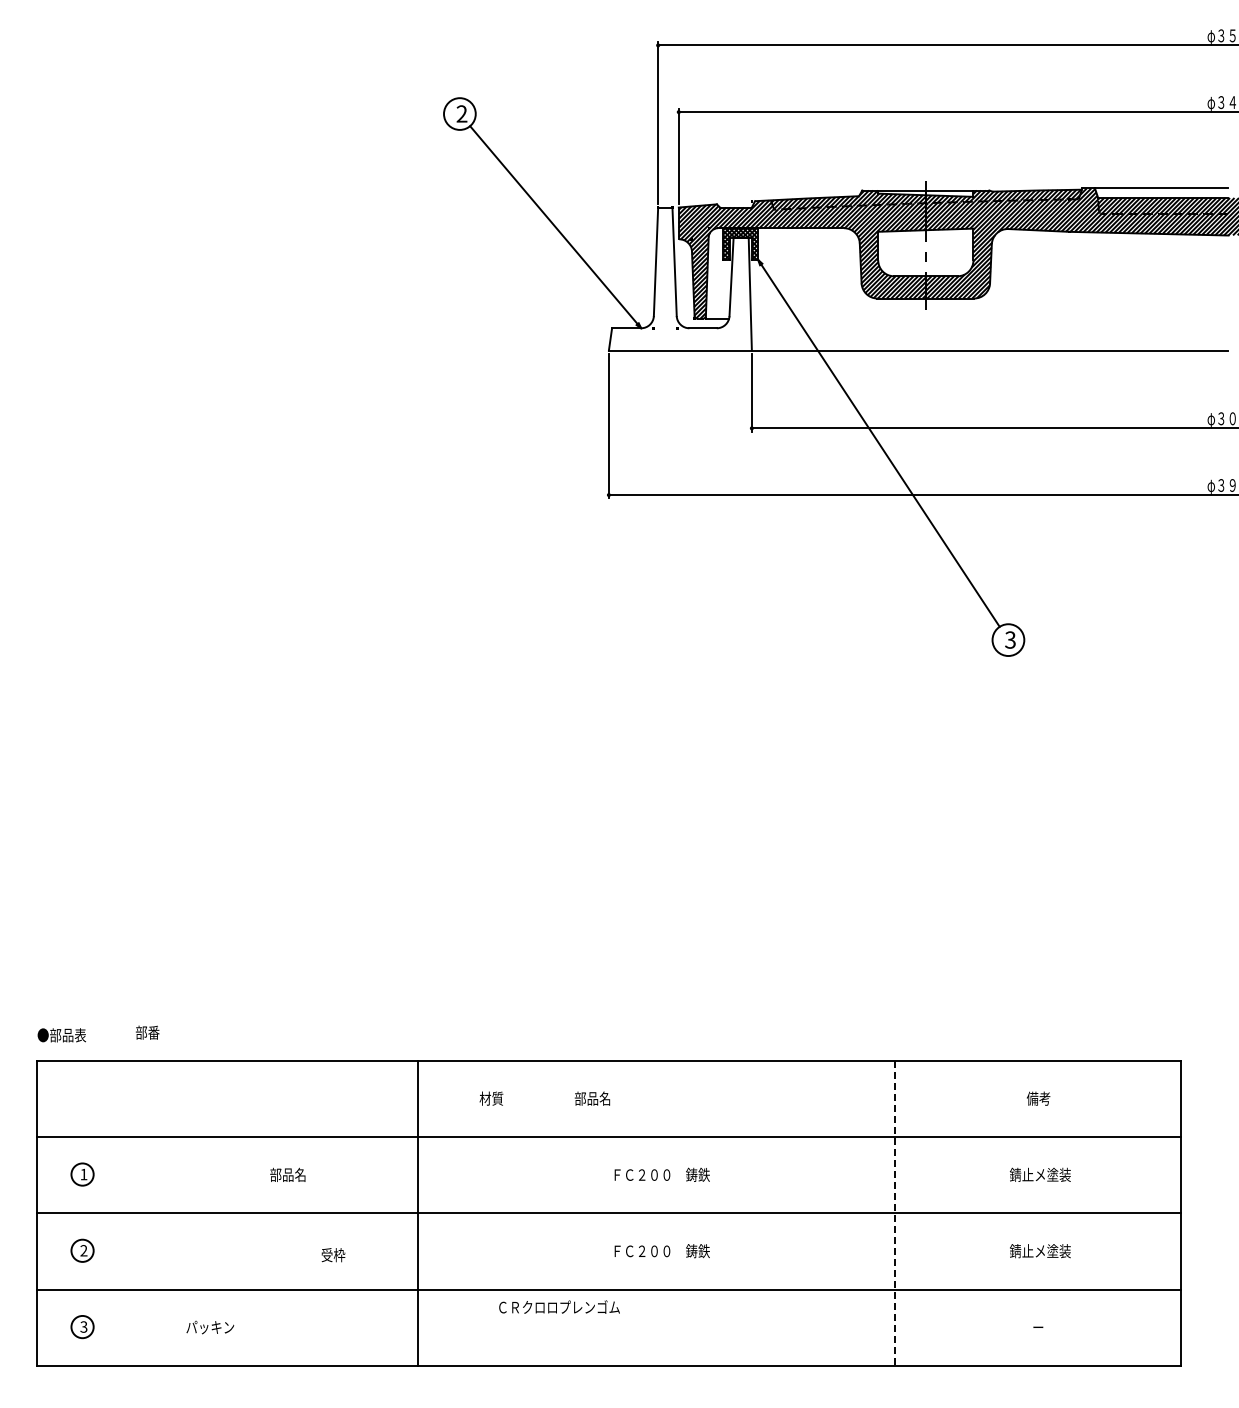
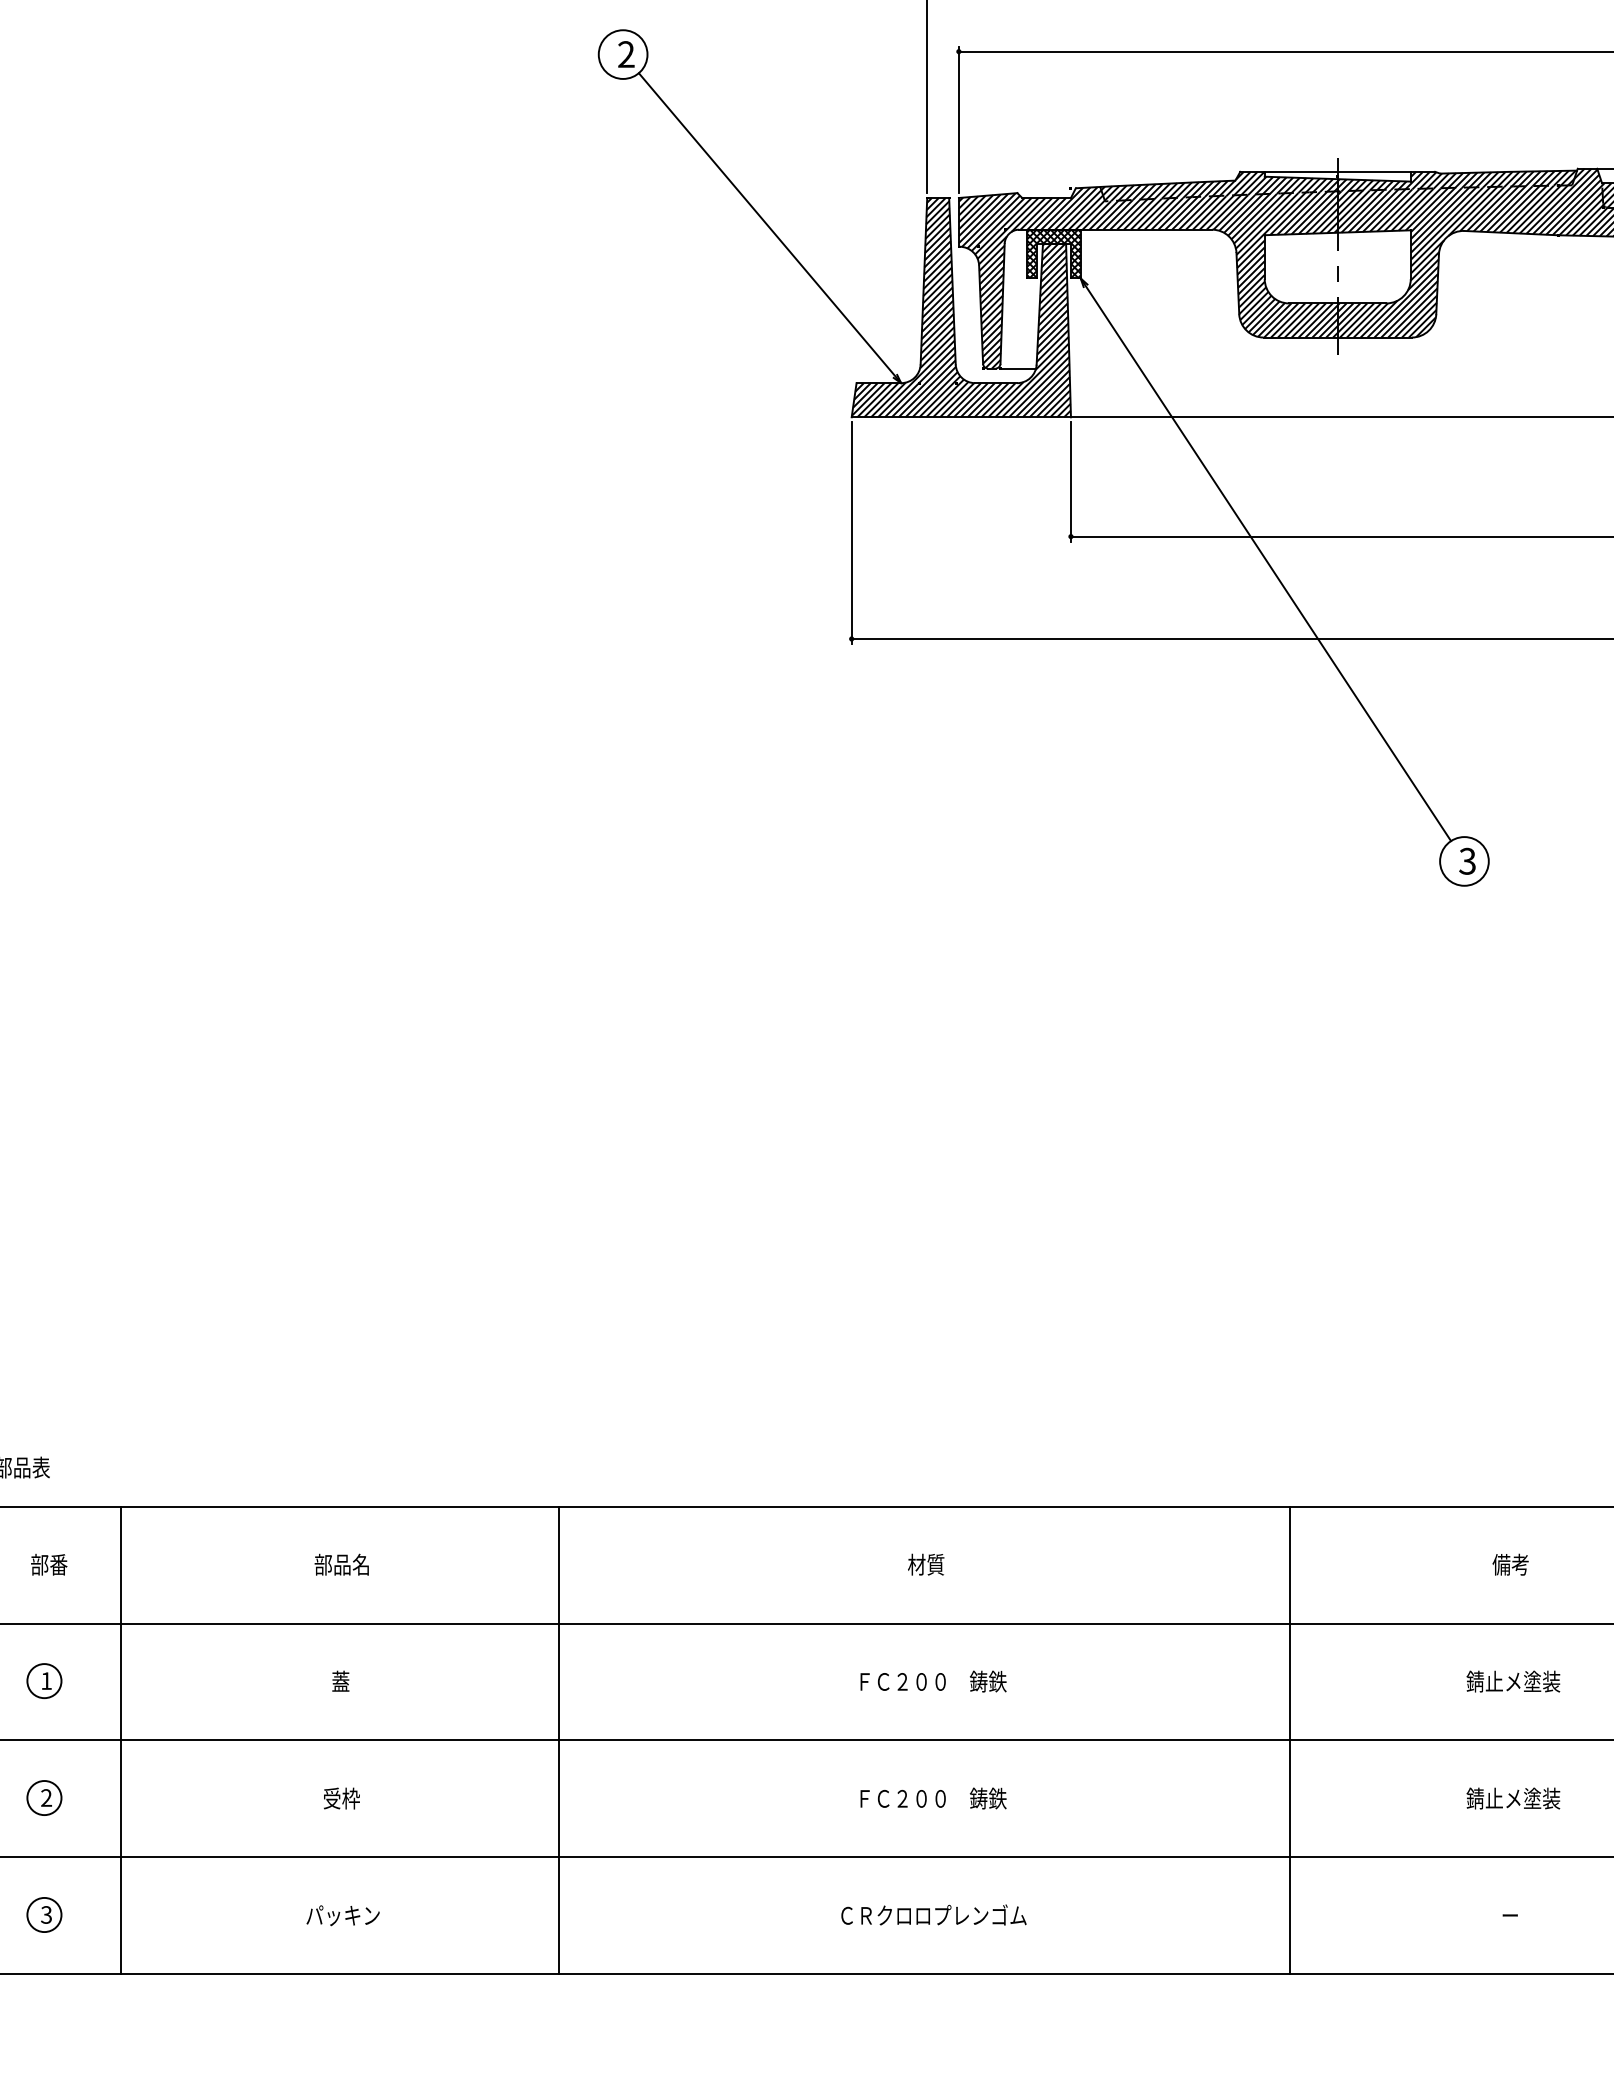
hatch: (680, 278) -> (961, 306), added
text: (147, 1032) -> (48, 1564), moved
text: (491, 1098) -> (926, 1564), moved
text: (592, 1098) -> (341, 1564), moved
text: (287, 1174) -> (358, 1681), 部品名 -> 蓋
line: (132, 1212) -> (121, 1739), added
line: (894, 1213) -> (1289, 1740), dashed -> solid
text: (333, 1255) -> (341, 1799), moved
text: (559, 1306) -> (933, 1914), moved
text: (210, 1327) -> (343, 1915), moved

